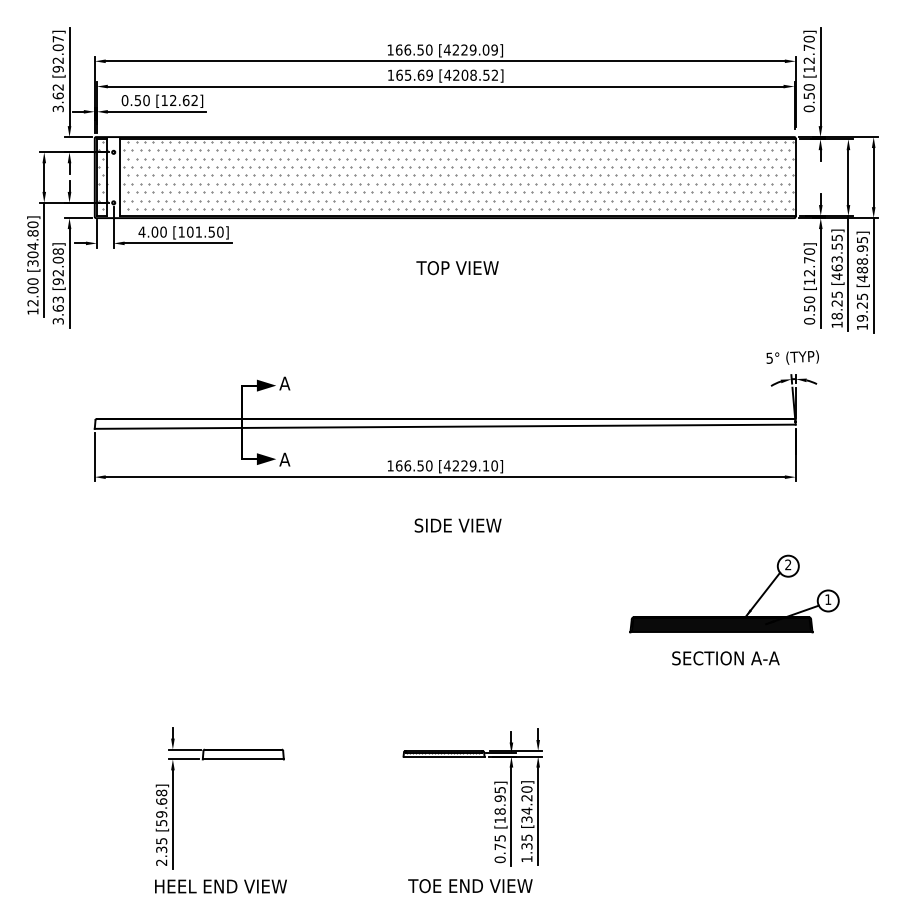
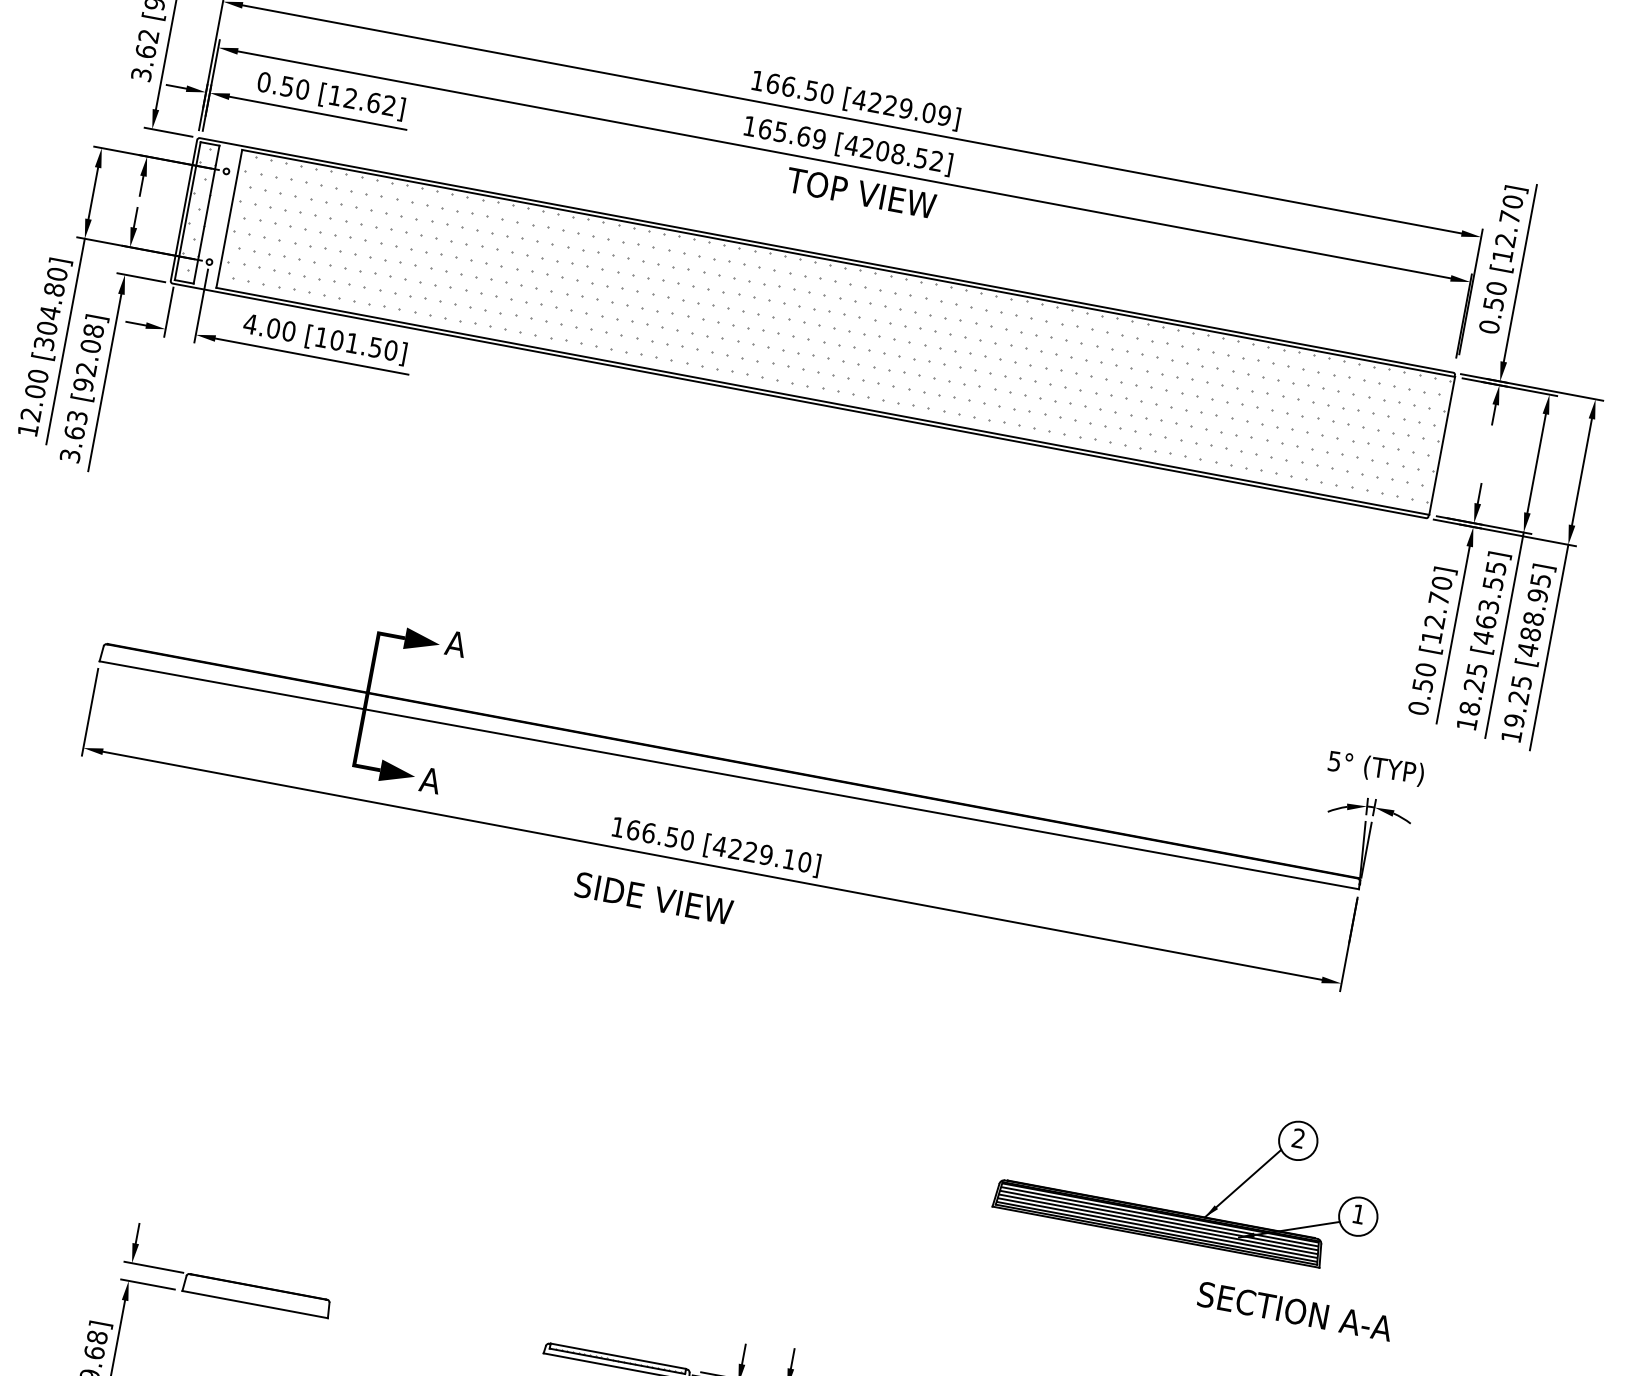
text: (457, 268) -> (860, 193), moved
text: (457, 525) -> (652, 898), moved
text: (725, 658) -> (1294, 1311), moved

